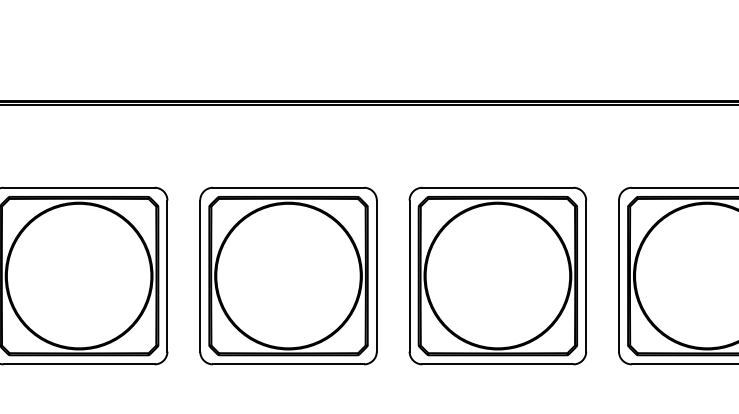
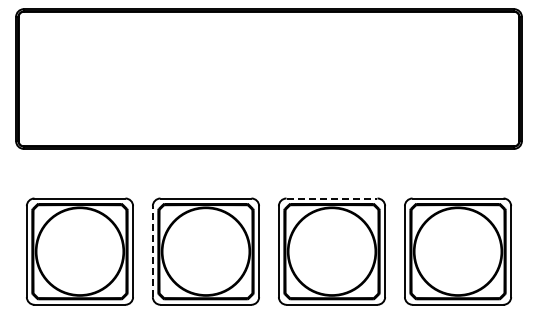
line: (498, 187) -> (332, 198), solid -> dashed
line: (199, 275) -> (152, 251), solid -> dashed

